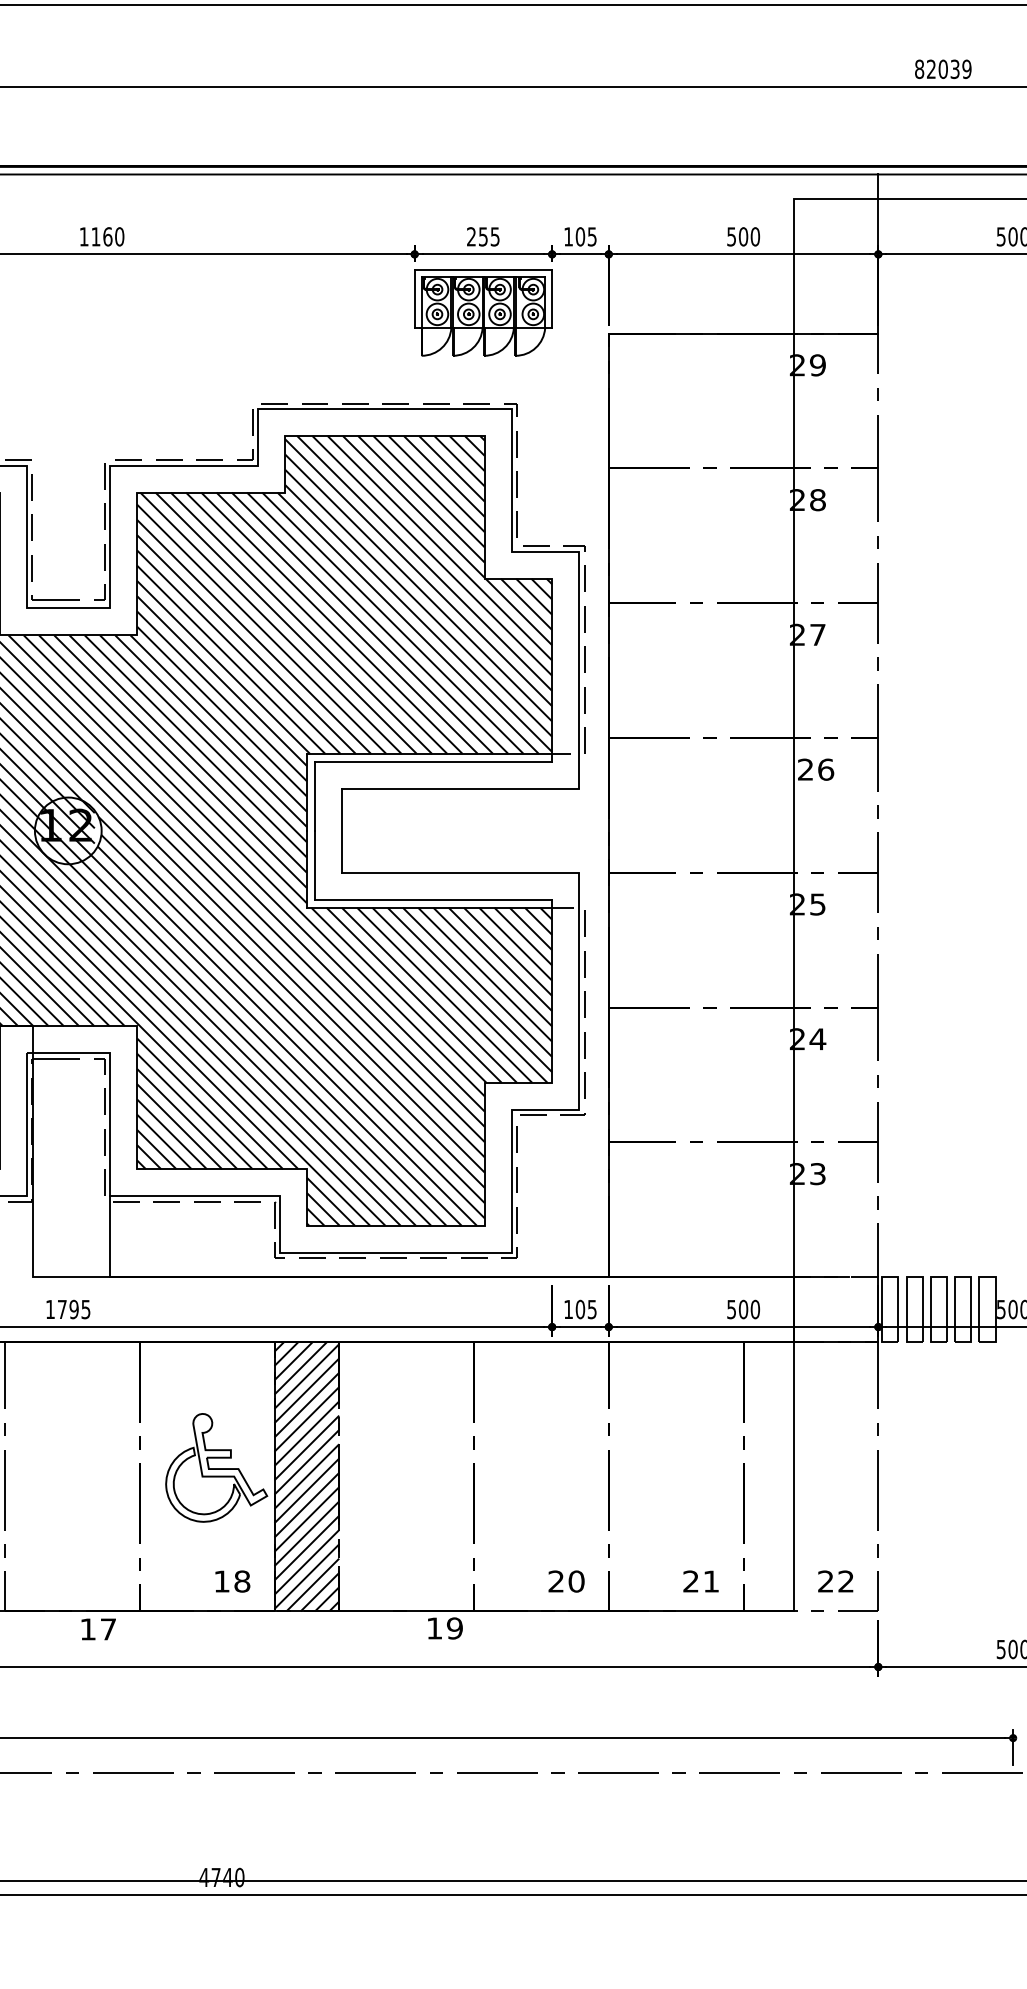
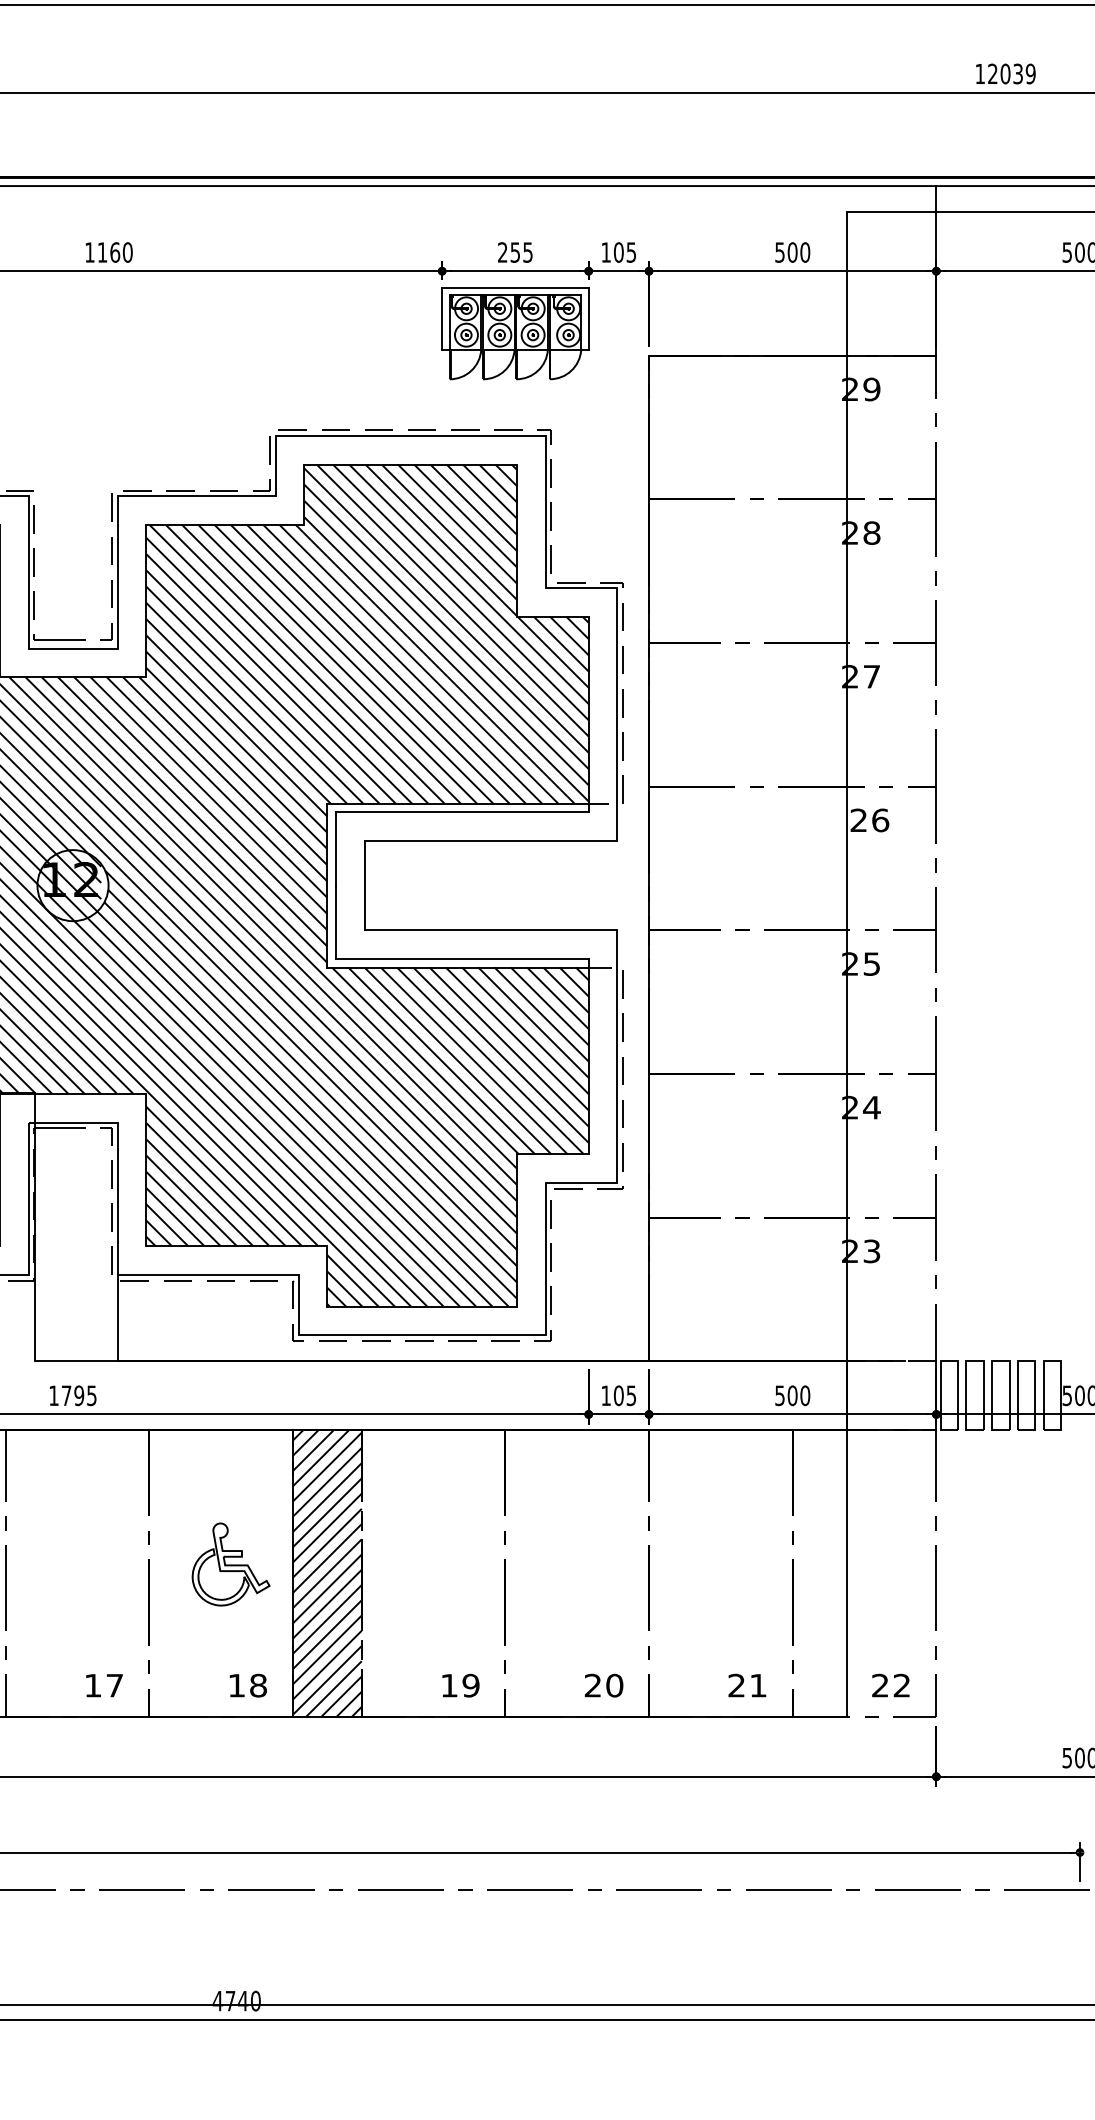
text: (919, 68) -> (980, 73), 82039 -> 12039
part: (216, 1467) -> (230, 1564), size x0.71
text: (445, 1628) -> (460, 1685), moved
text: (98, 1629) -> (104, 1685), moved

